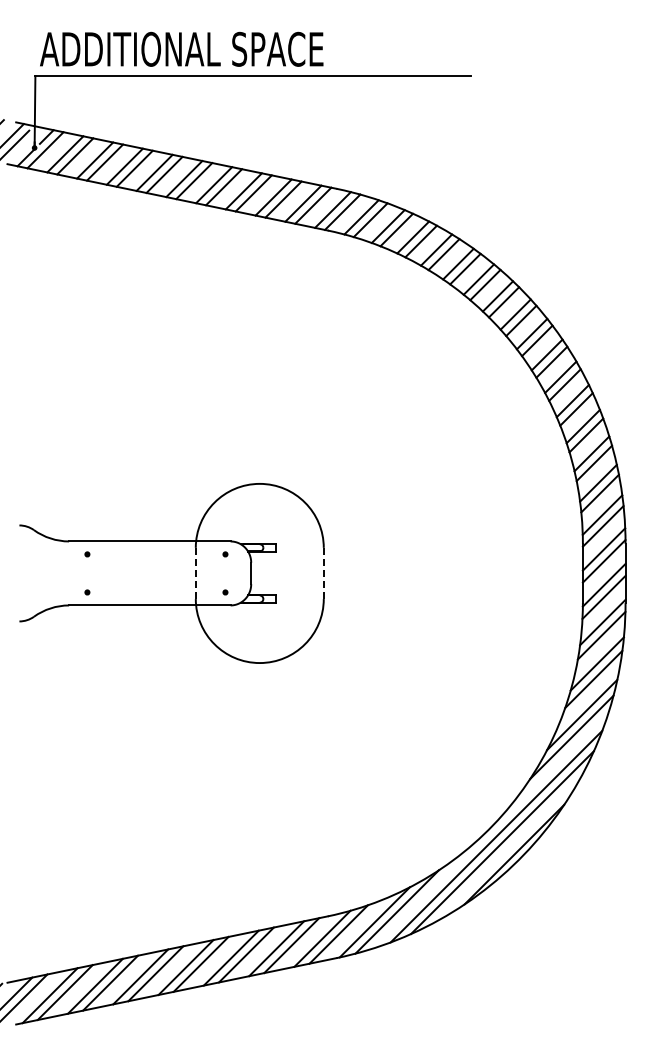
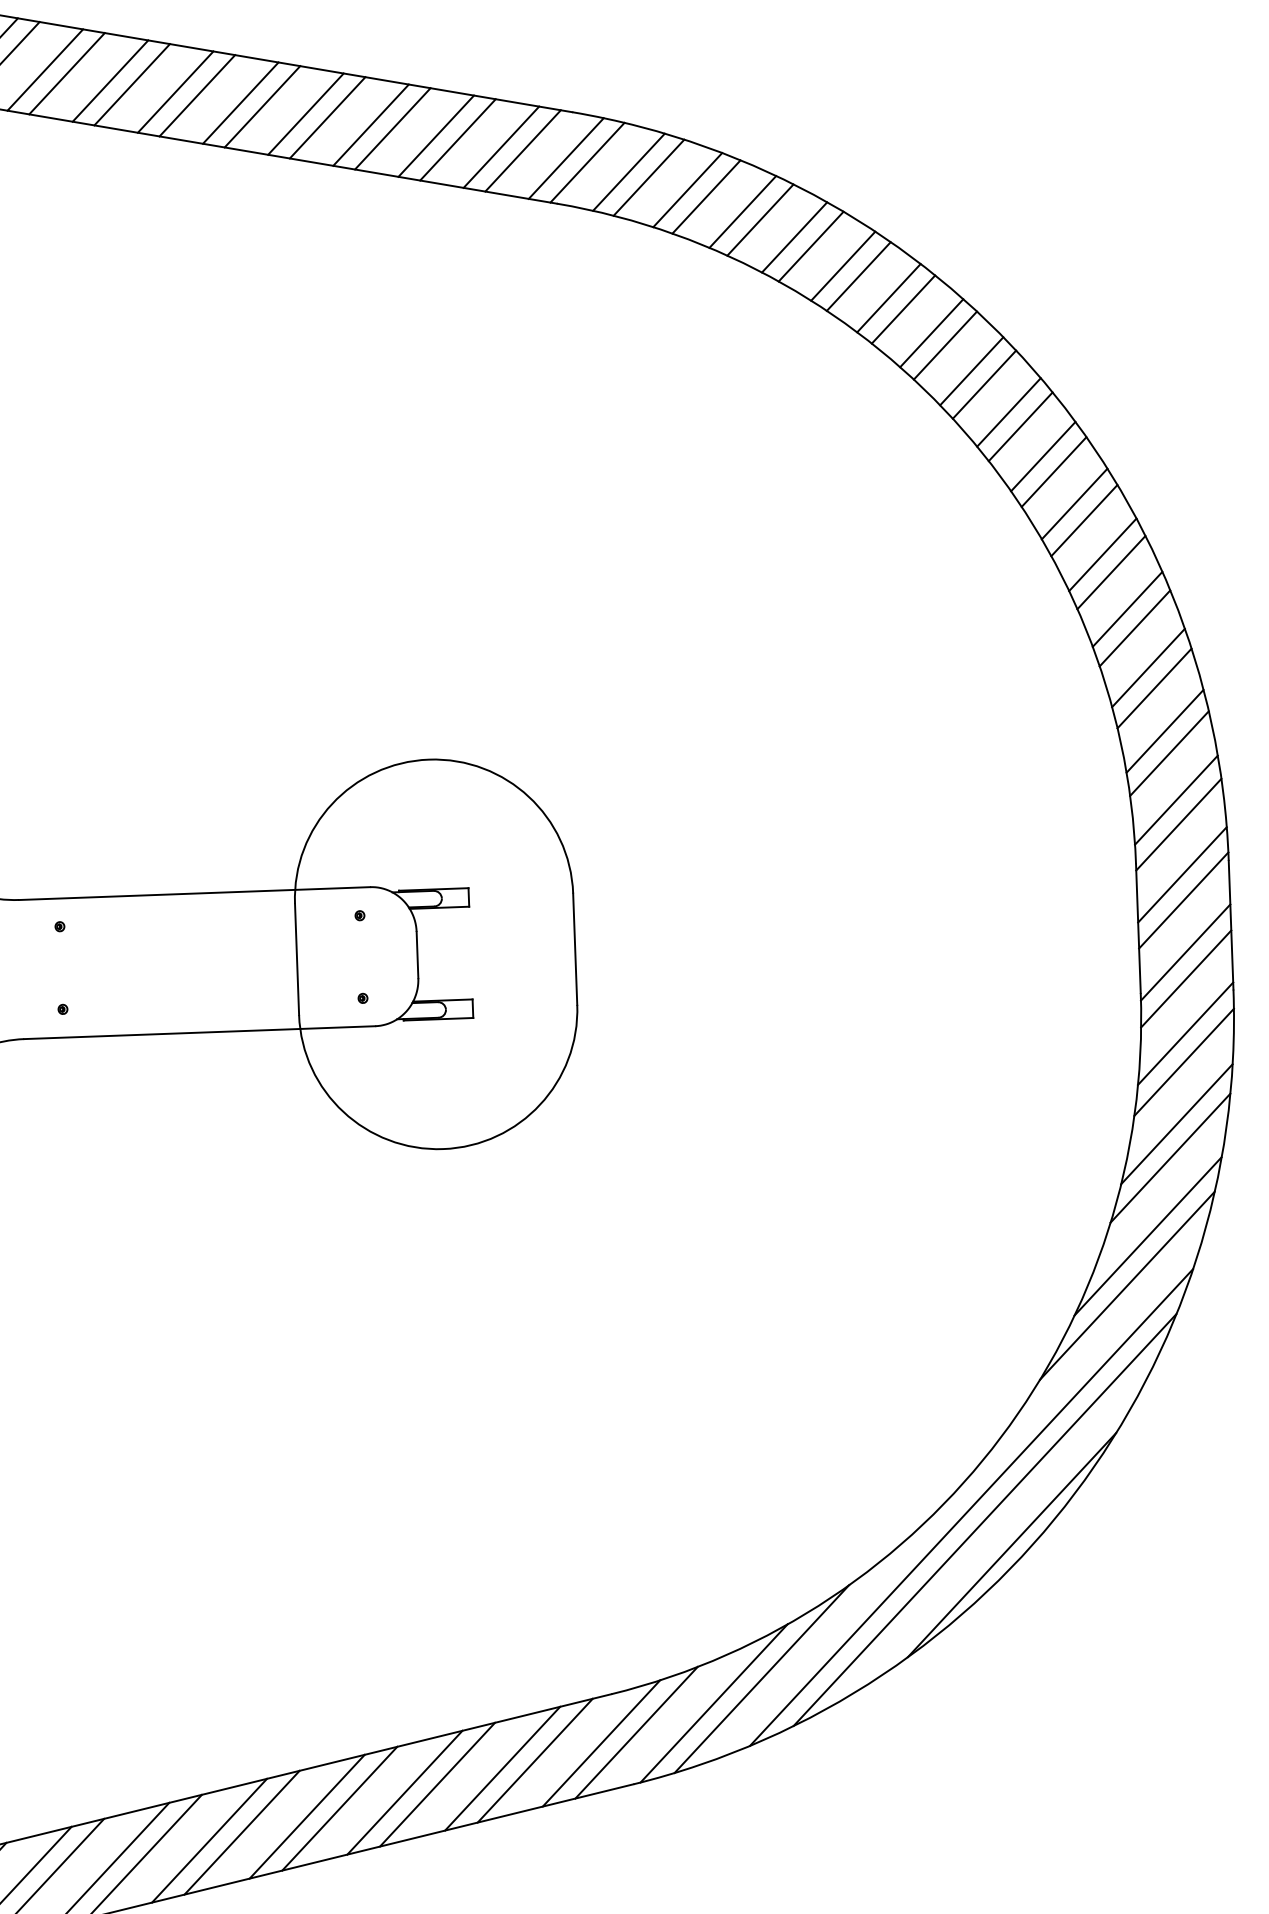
line: (195, 573) -> (296, 959), dashed -> solid
line: (323, 573) -> (574, 949), dashed -> solid

